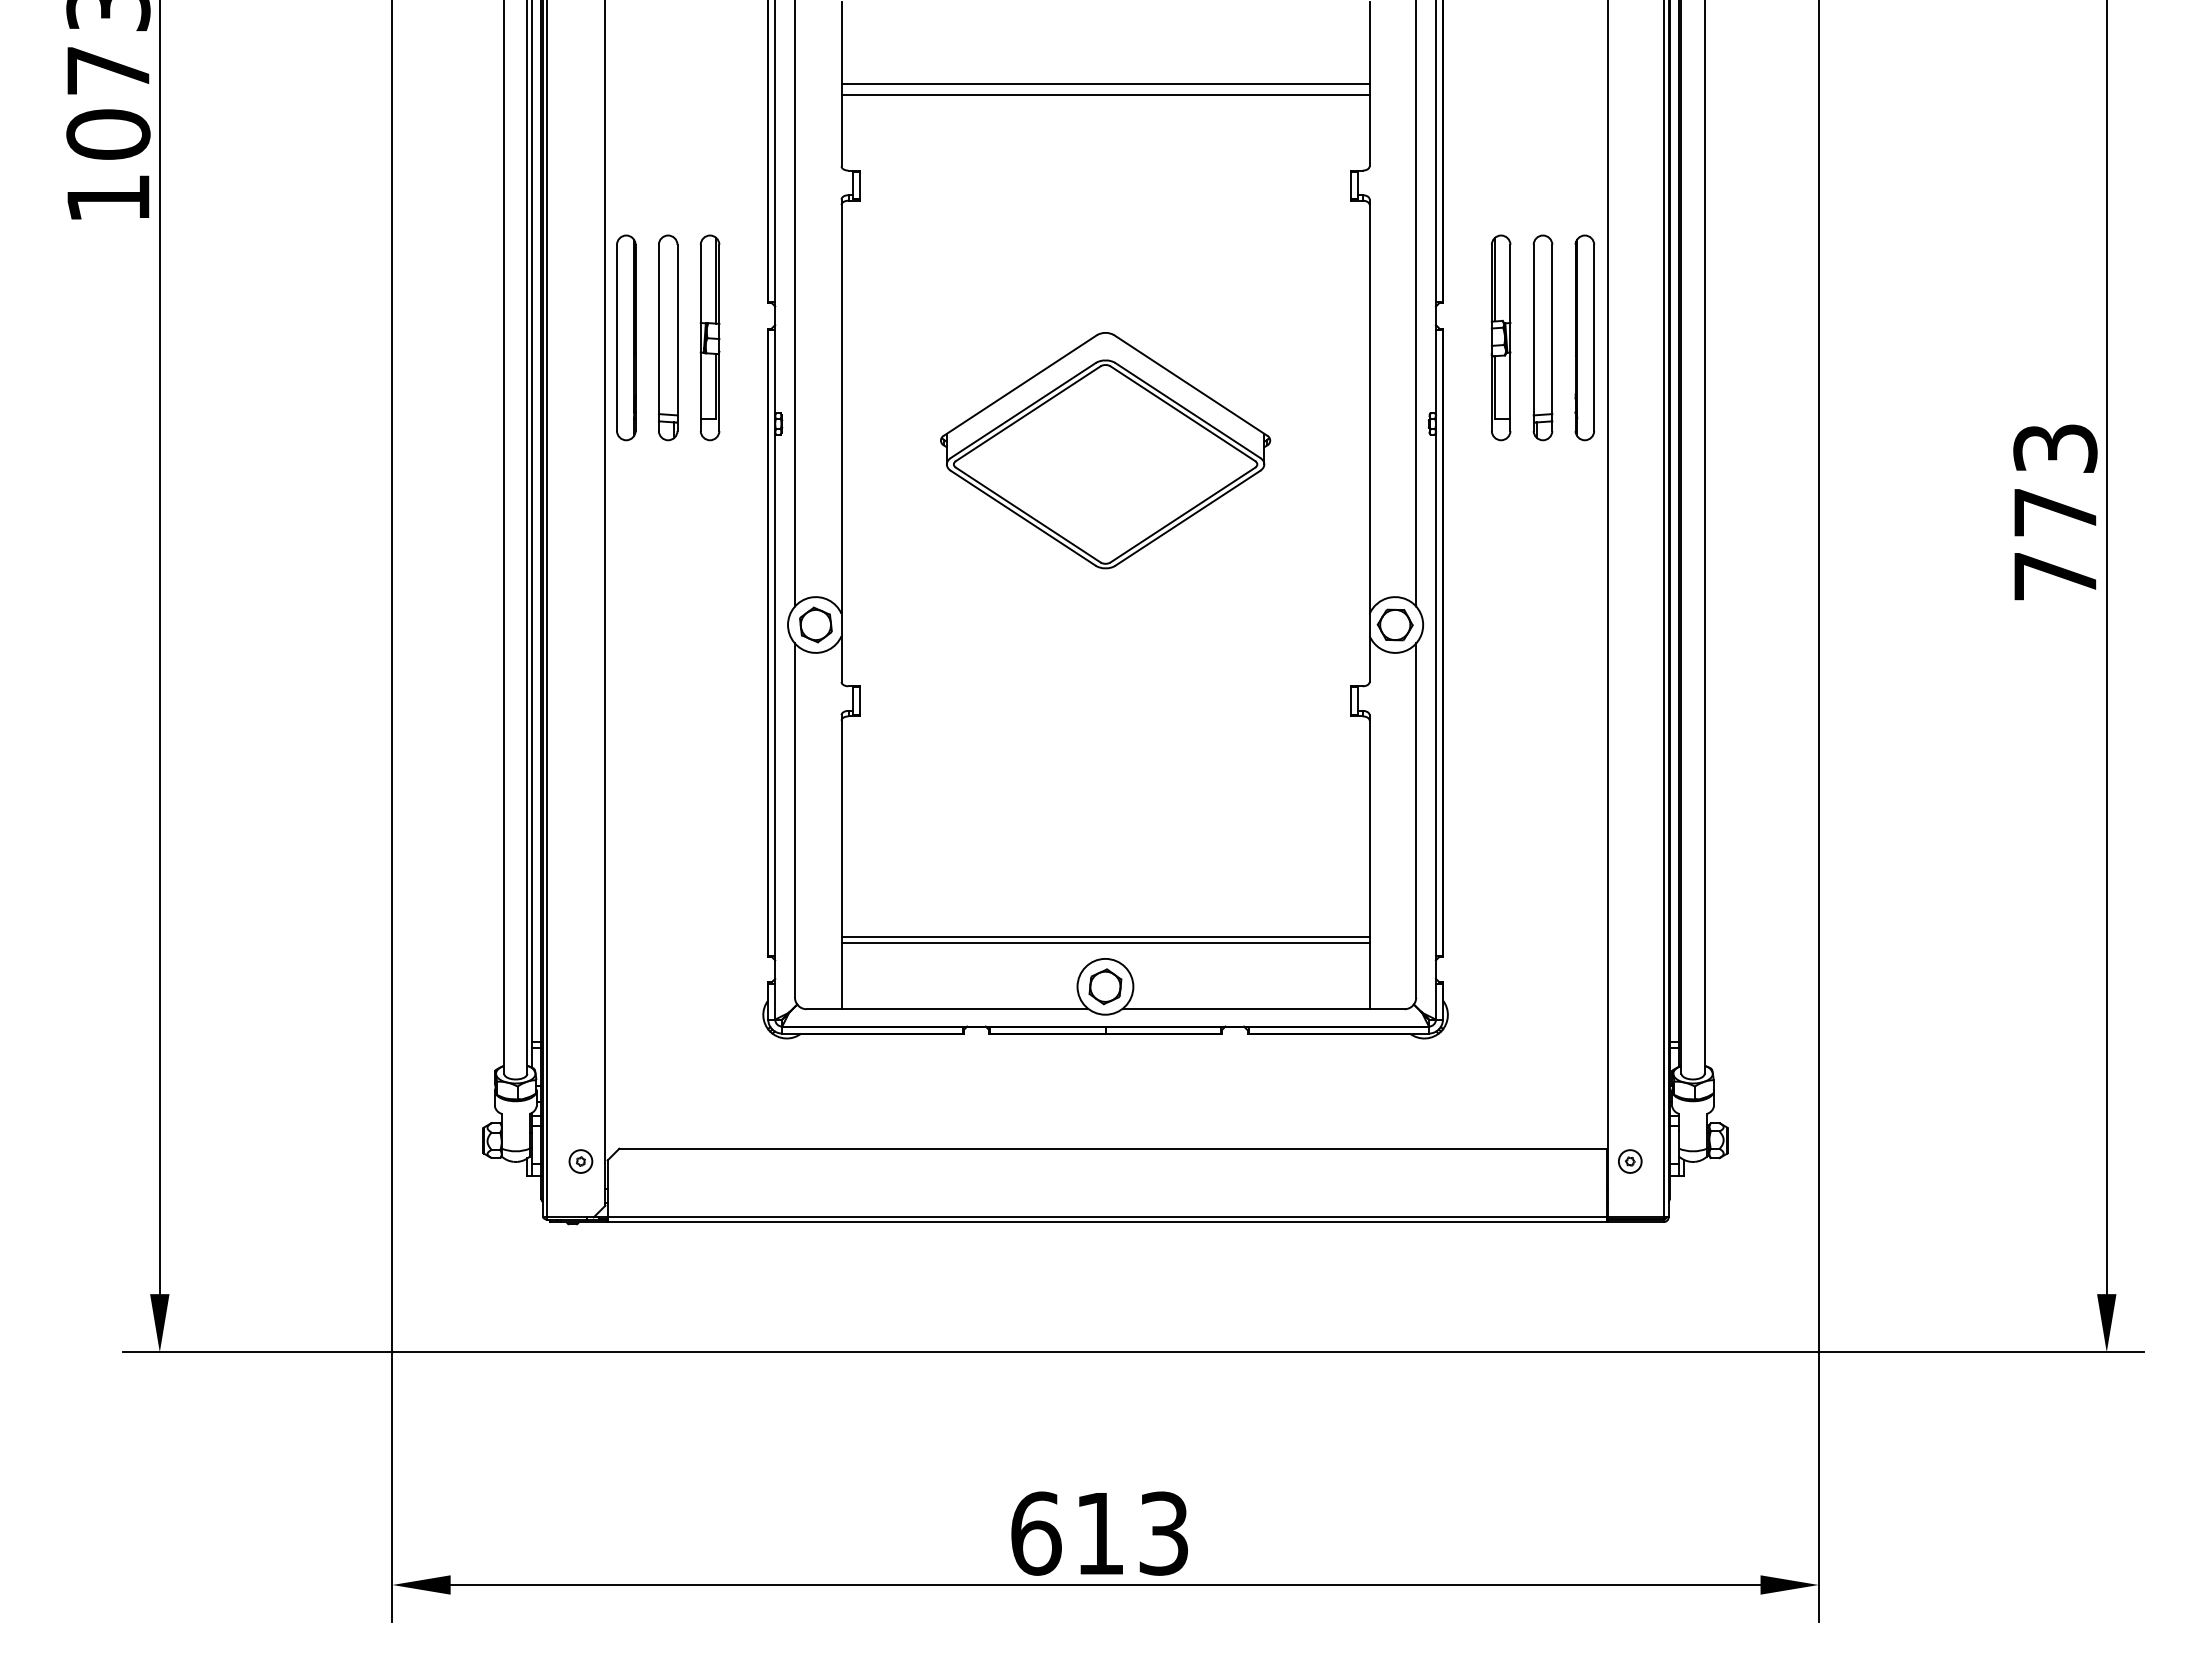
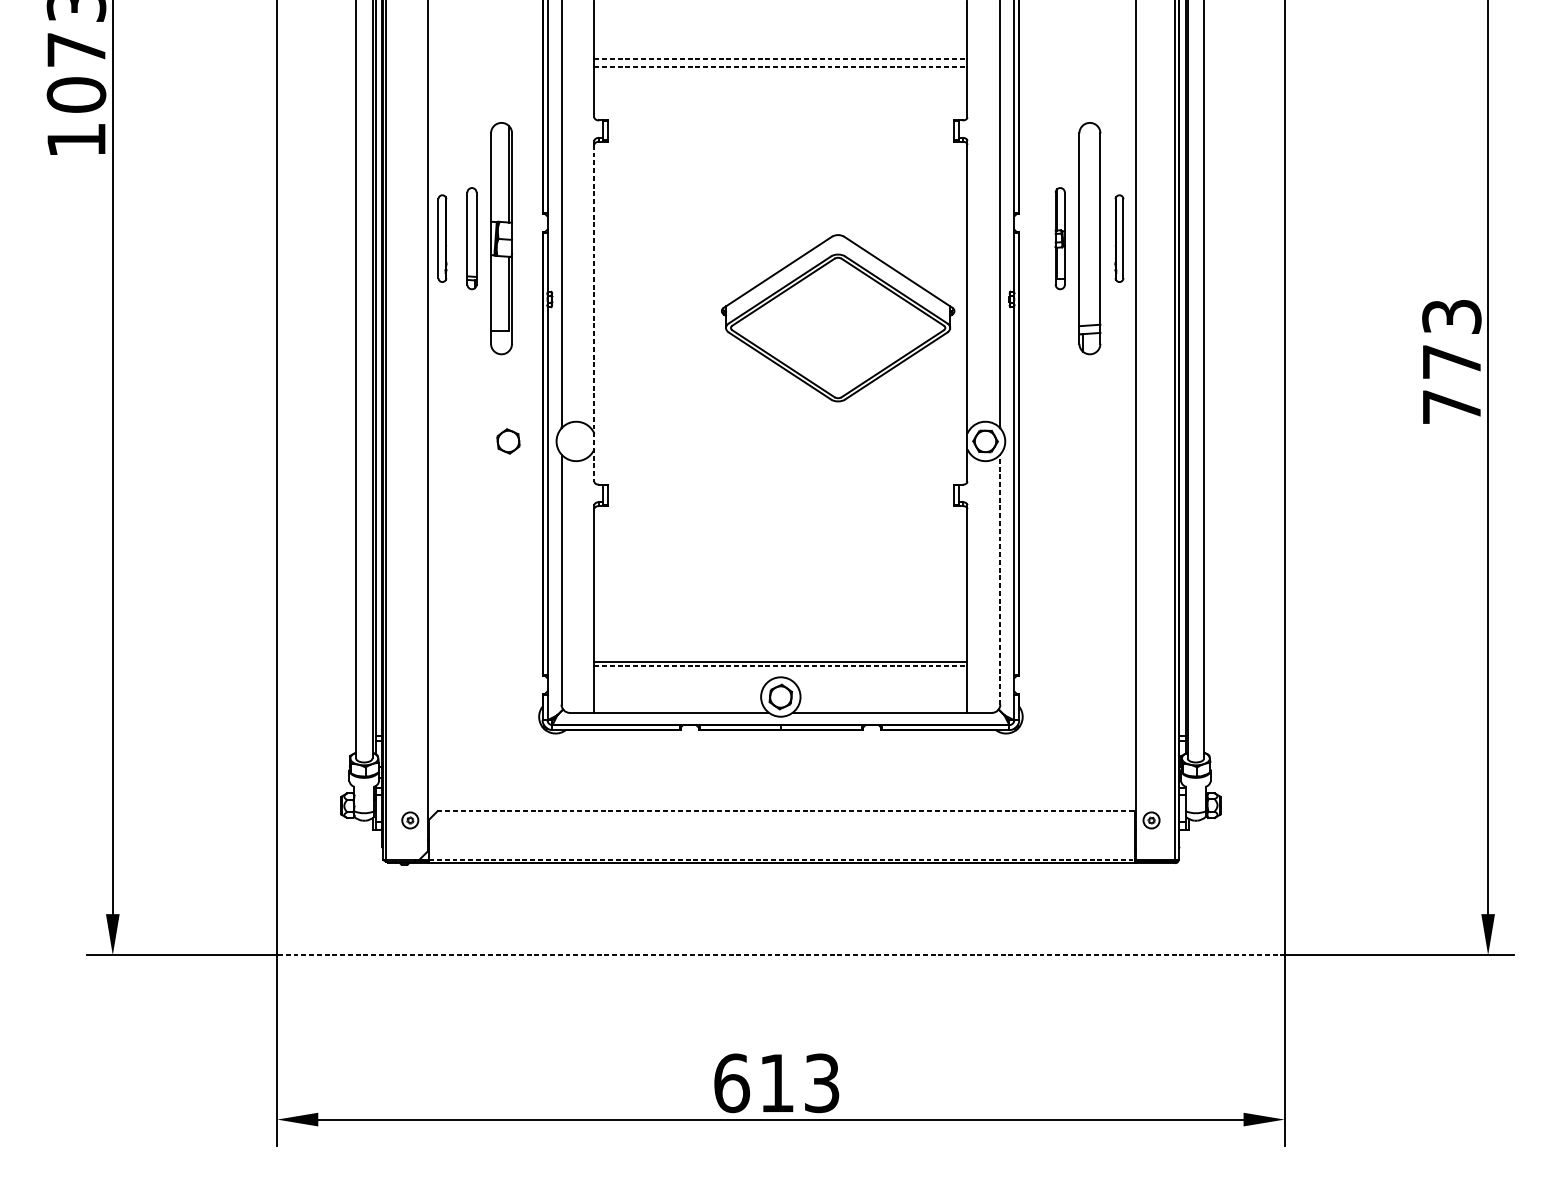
line: (1106, 83) -> (781, 58), solid -> dashed
line: (1106, 94) -> (781, 66), solid -> dashed
part: (626, 337) -> (442, 238), size x0.6
part: (668, 337) -> (472, 238), size x0.7
part: (709, 337) -> (501, 238), size x1.6
part: (1500, 337) -> (1059, 238), size x0.7
part: (1542, 337) -> (1089, 238), size x1.6
part: (1584, 337) -> (1119, 238), size x0.6
line: (841, 444) -> (594, 313), solid -> dashed
part: (1105, 450) -> (838, 318), moved
part: (815, 624) -> (508, 441), moved
line: (1416, 820) -> (1000, 579), solid -> dashed
line: (1106, 942) -> (781, 665), solid -> dashed
line: (1113, 1148) -> (786, 811), solid -> dashed
line: (1107, 1217) -> (782, 859), solid -> dashed
line: (1105, 1352) -> (780, 955), solid -> dashed

